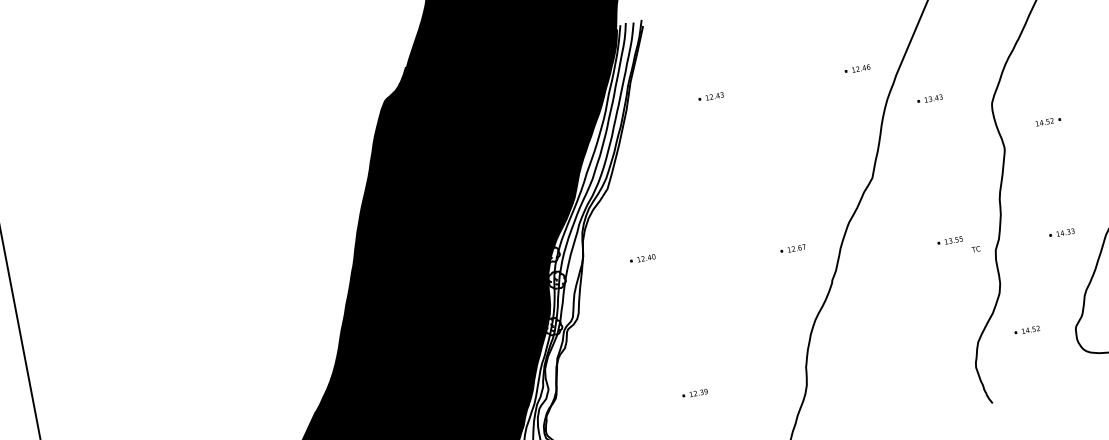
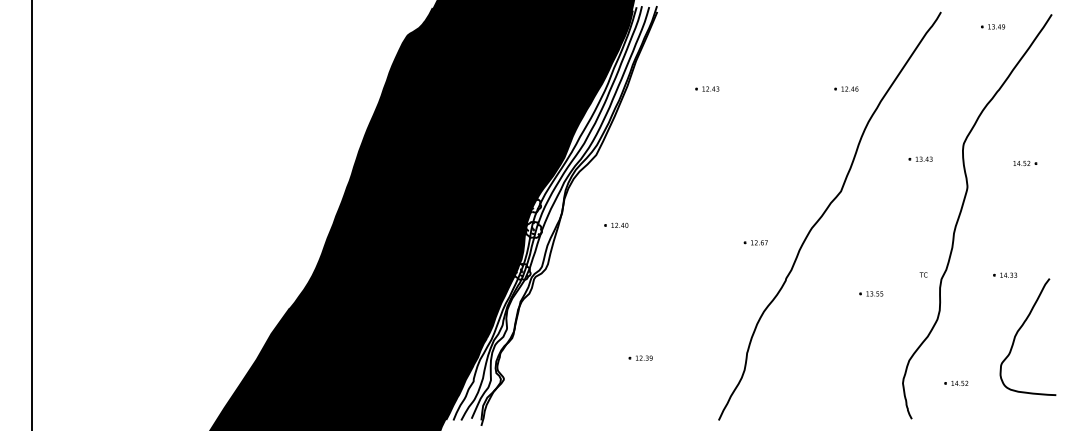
part: (929, 98) -> (920, 158), moved
part: (1048, 120) -> (1025, 162), moved
part: (950, 240) -> (871, 293), moved
part: (1027, 329) -> (956, 382), moved

